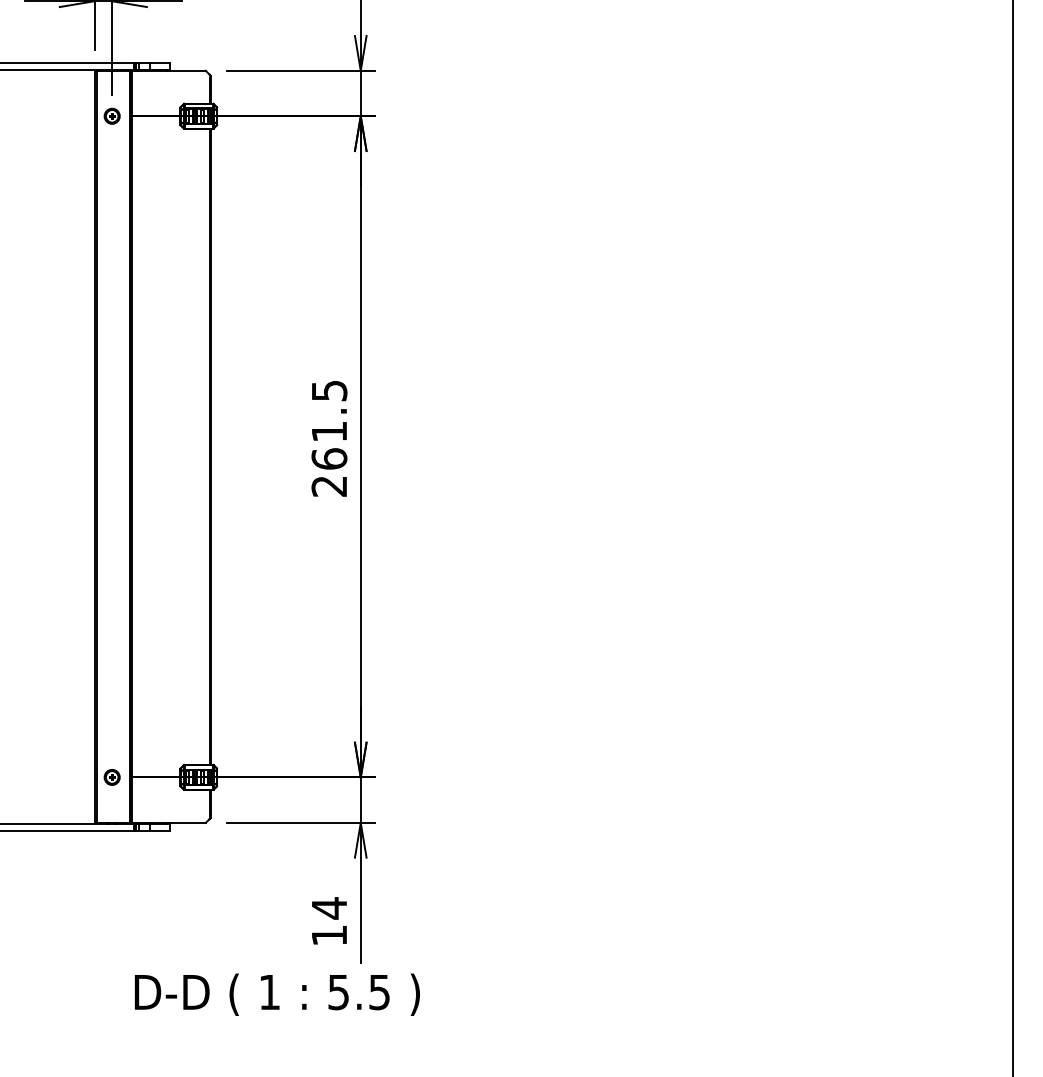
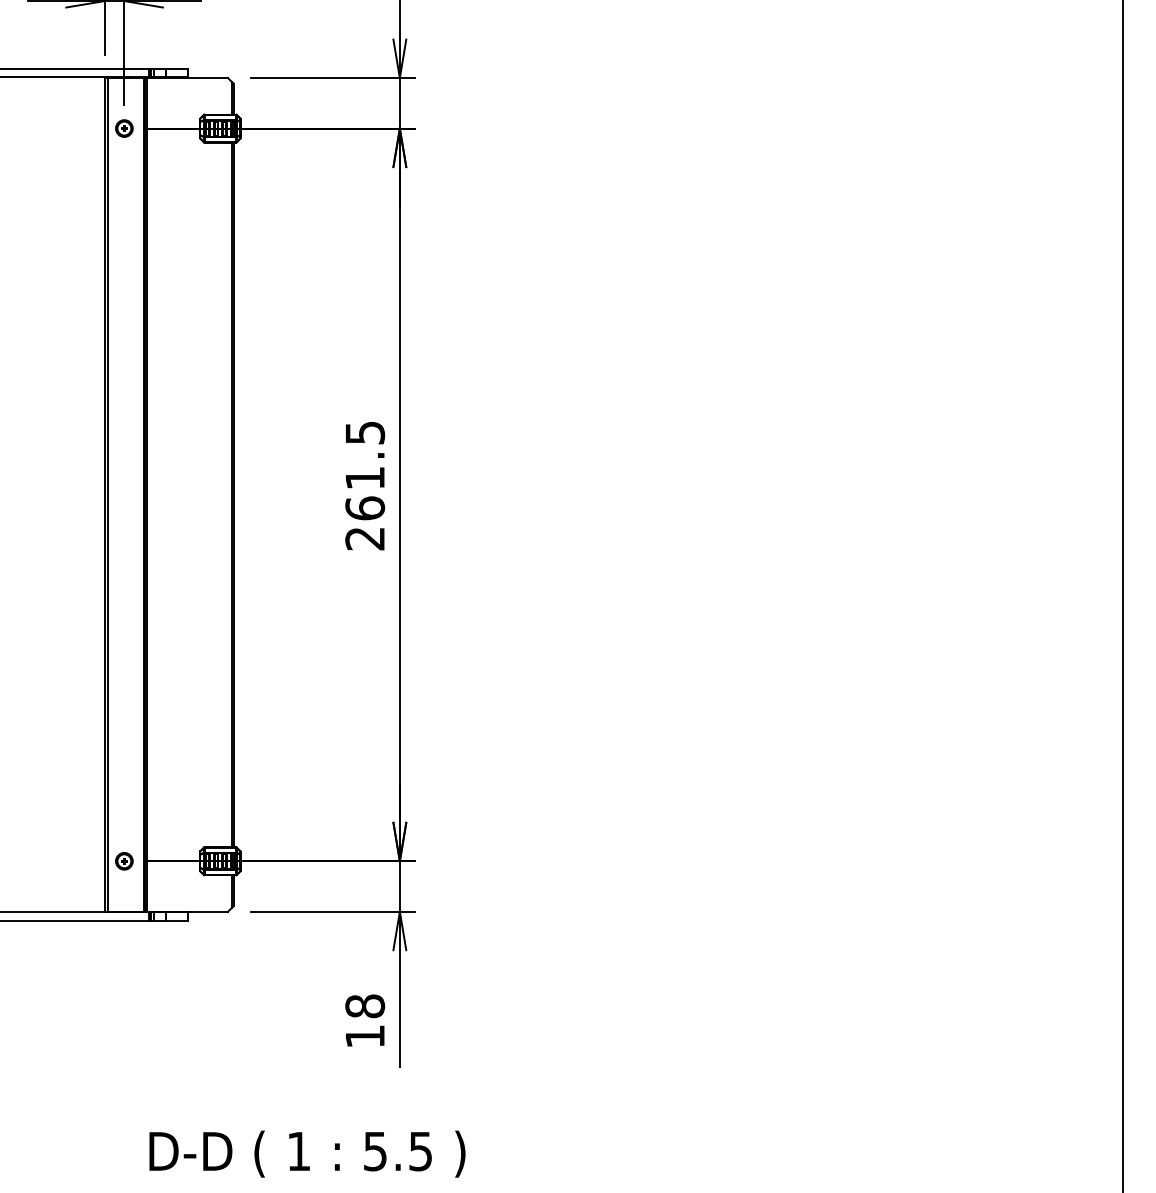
text: (329, 908) -> (365, 1006), 14 -> 18
text: (277, 994) -> (307, 1153), moved

